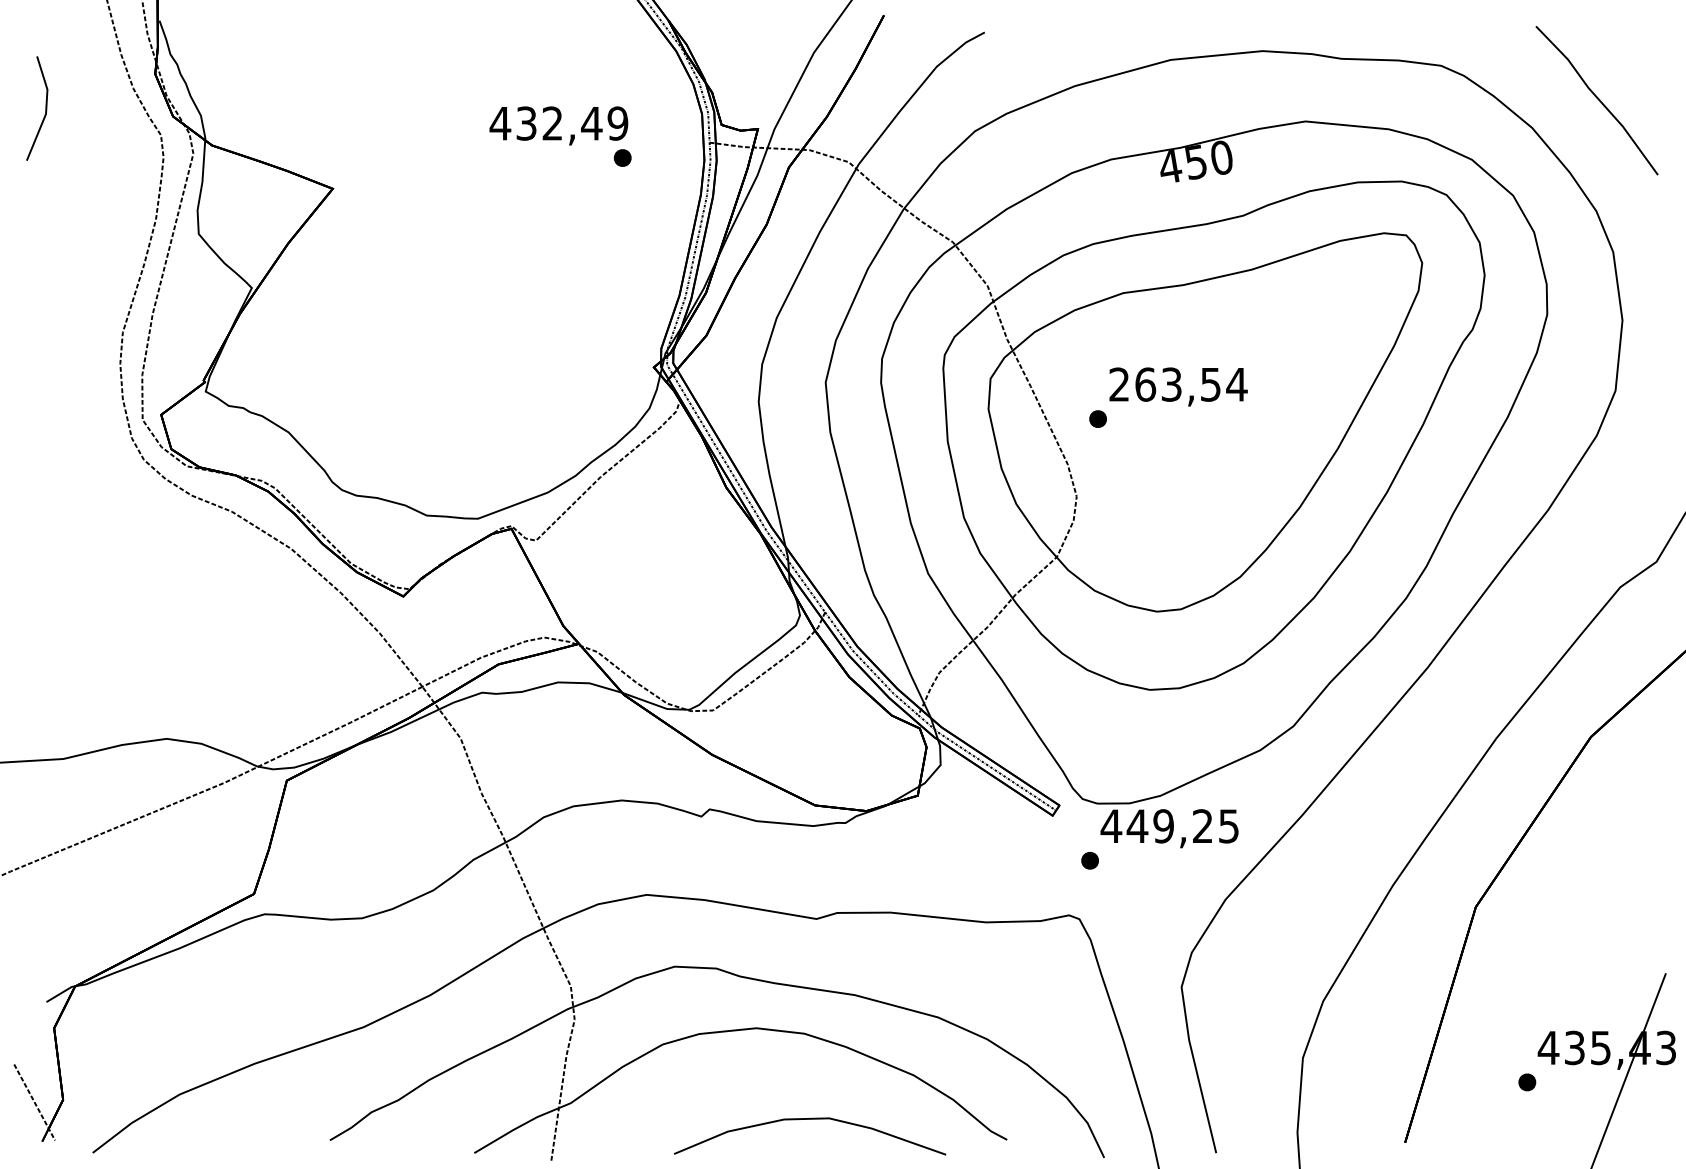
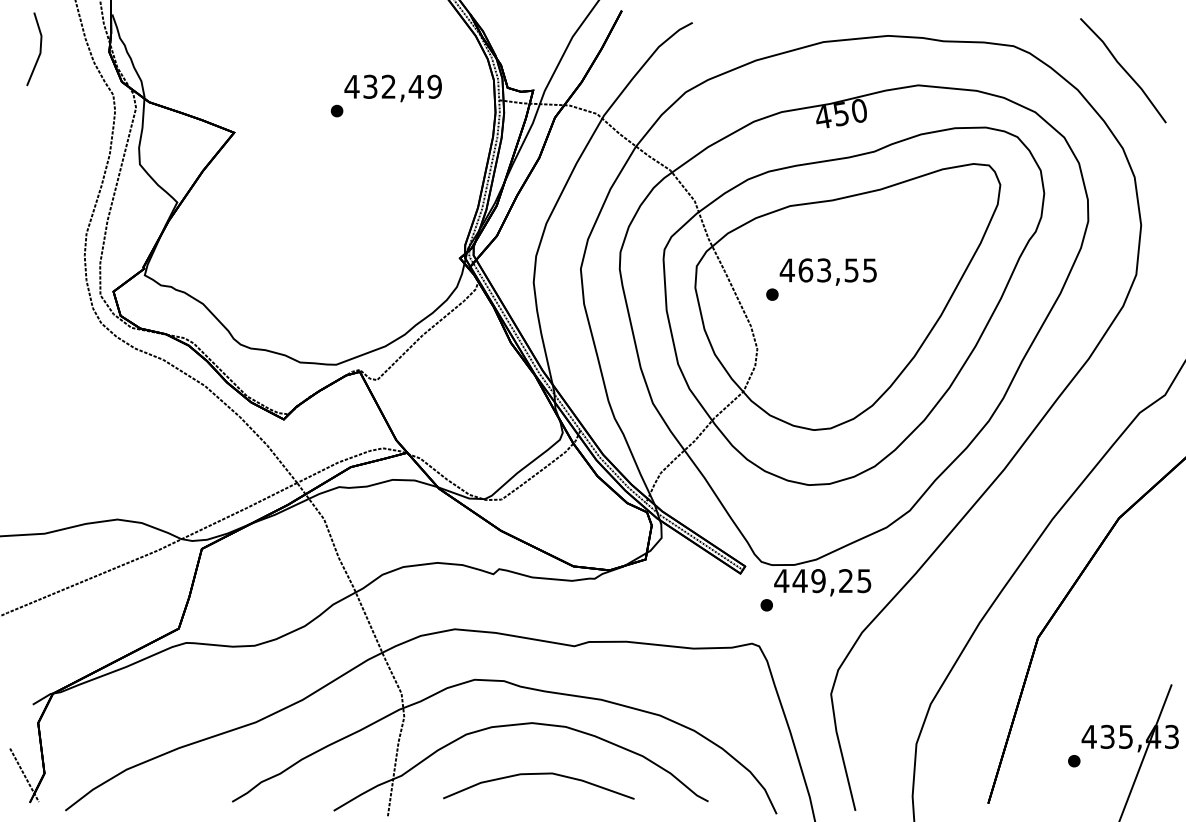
line: (44, 108) -> (39, 49), moved
part: (621, 157) -> (336, 110), moved
text: (1177, 384) -> (828, 270), 263,54 -> 463,55
curve: (809, 1119) -> (538, 774), moved

